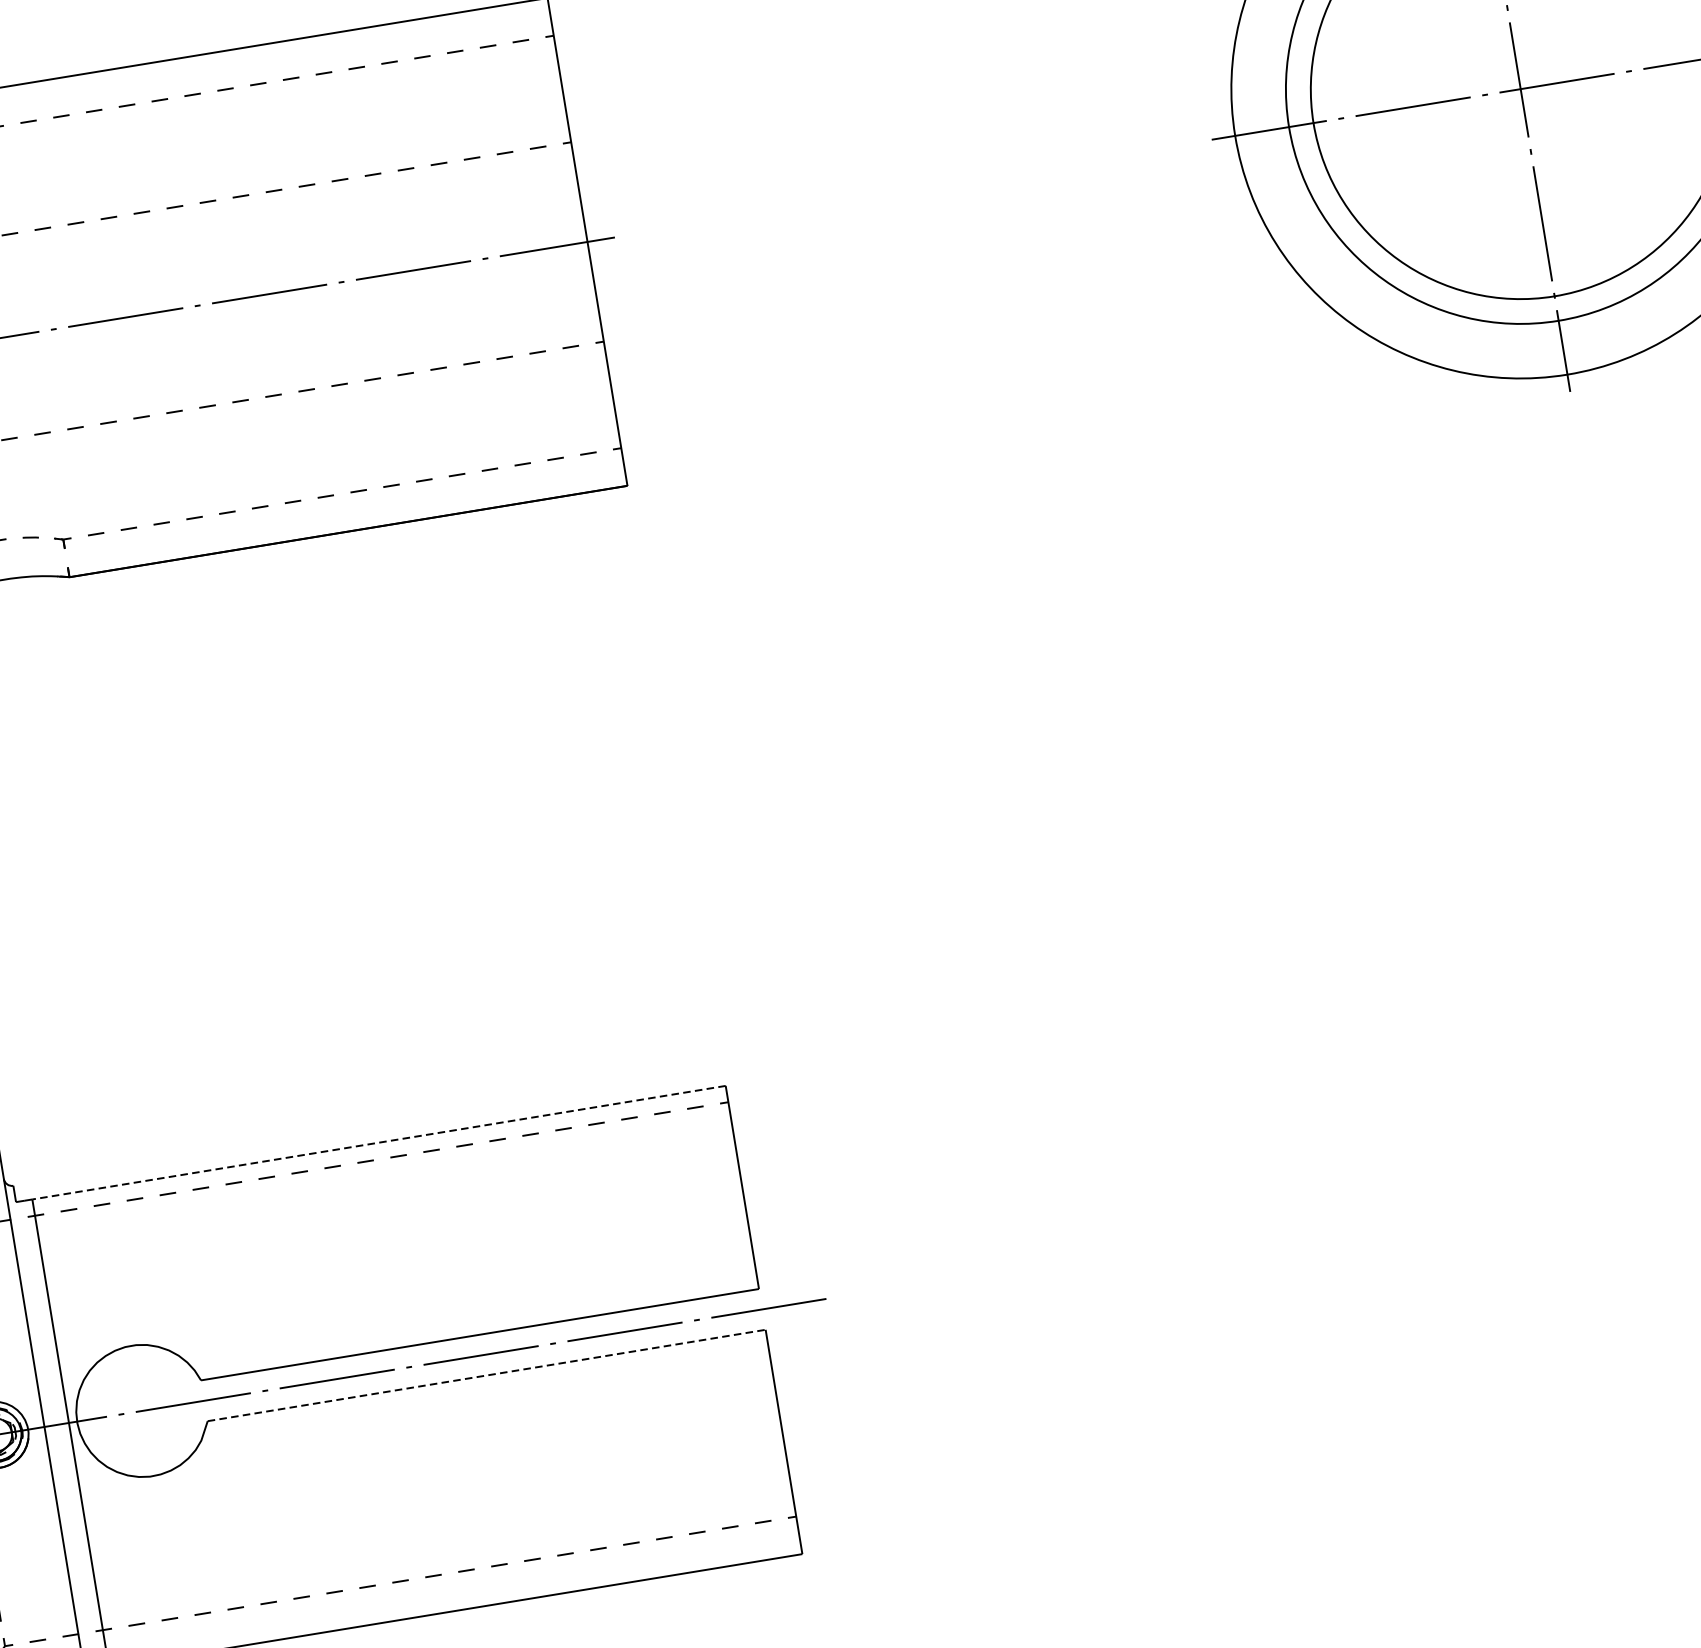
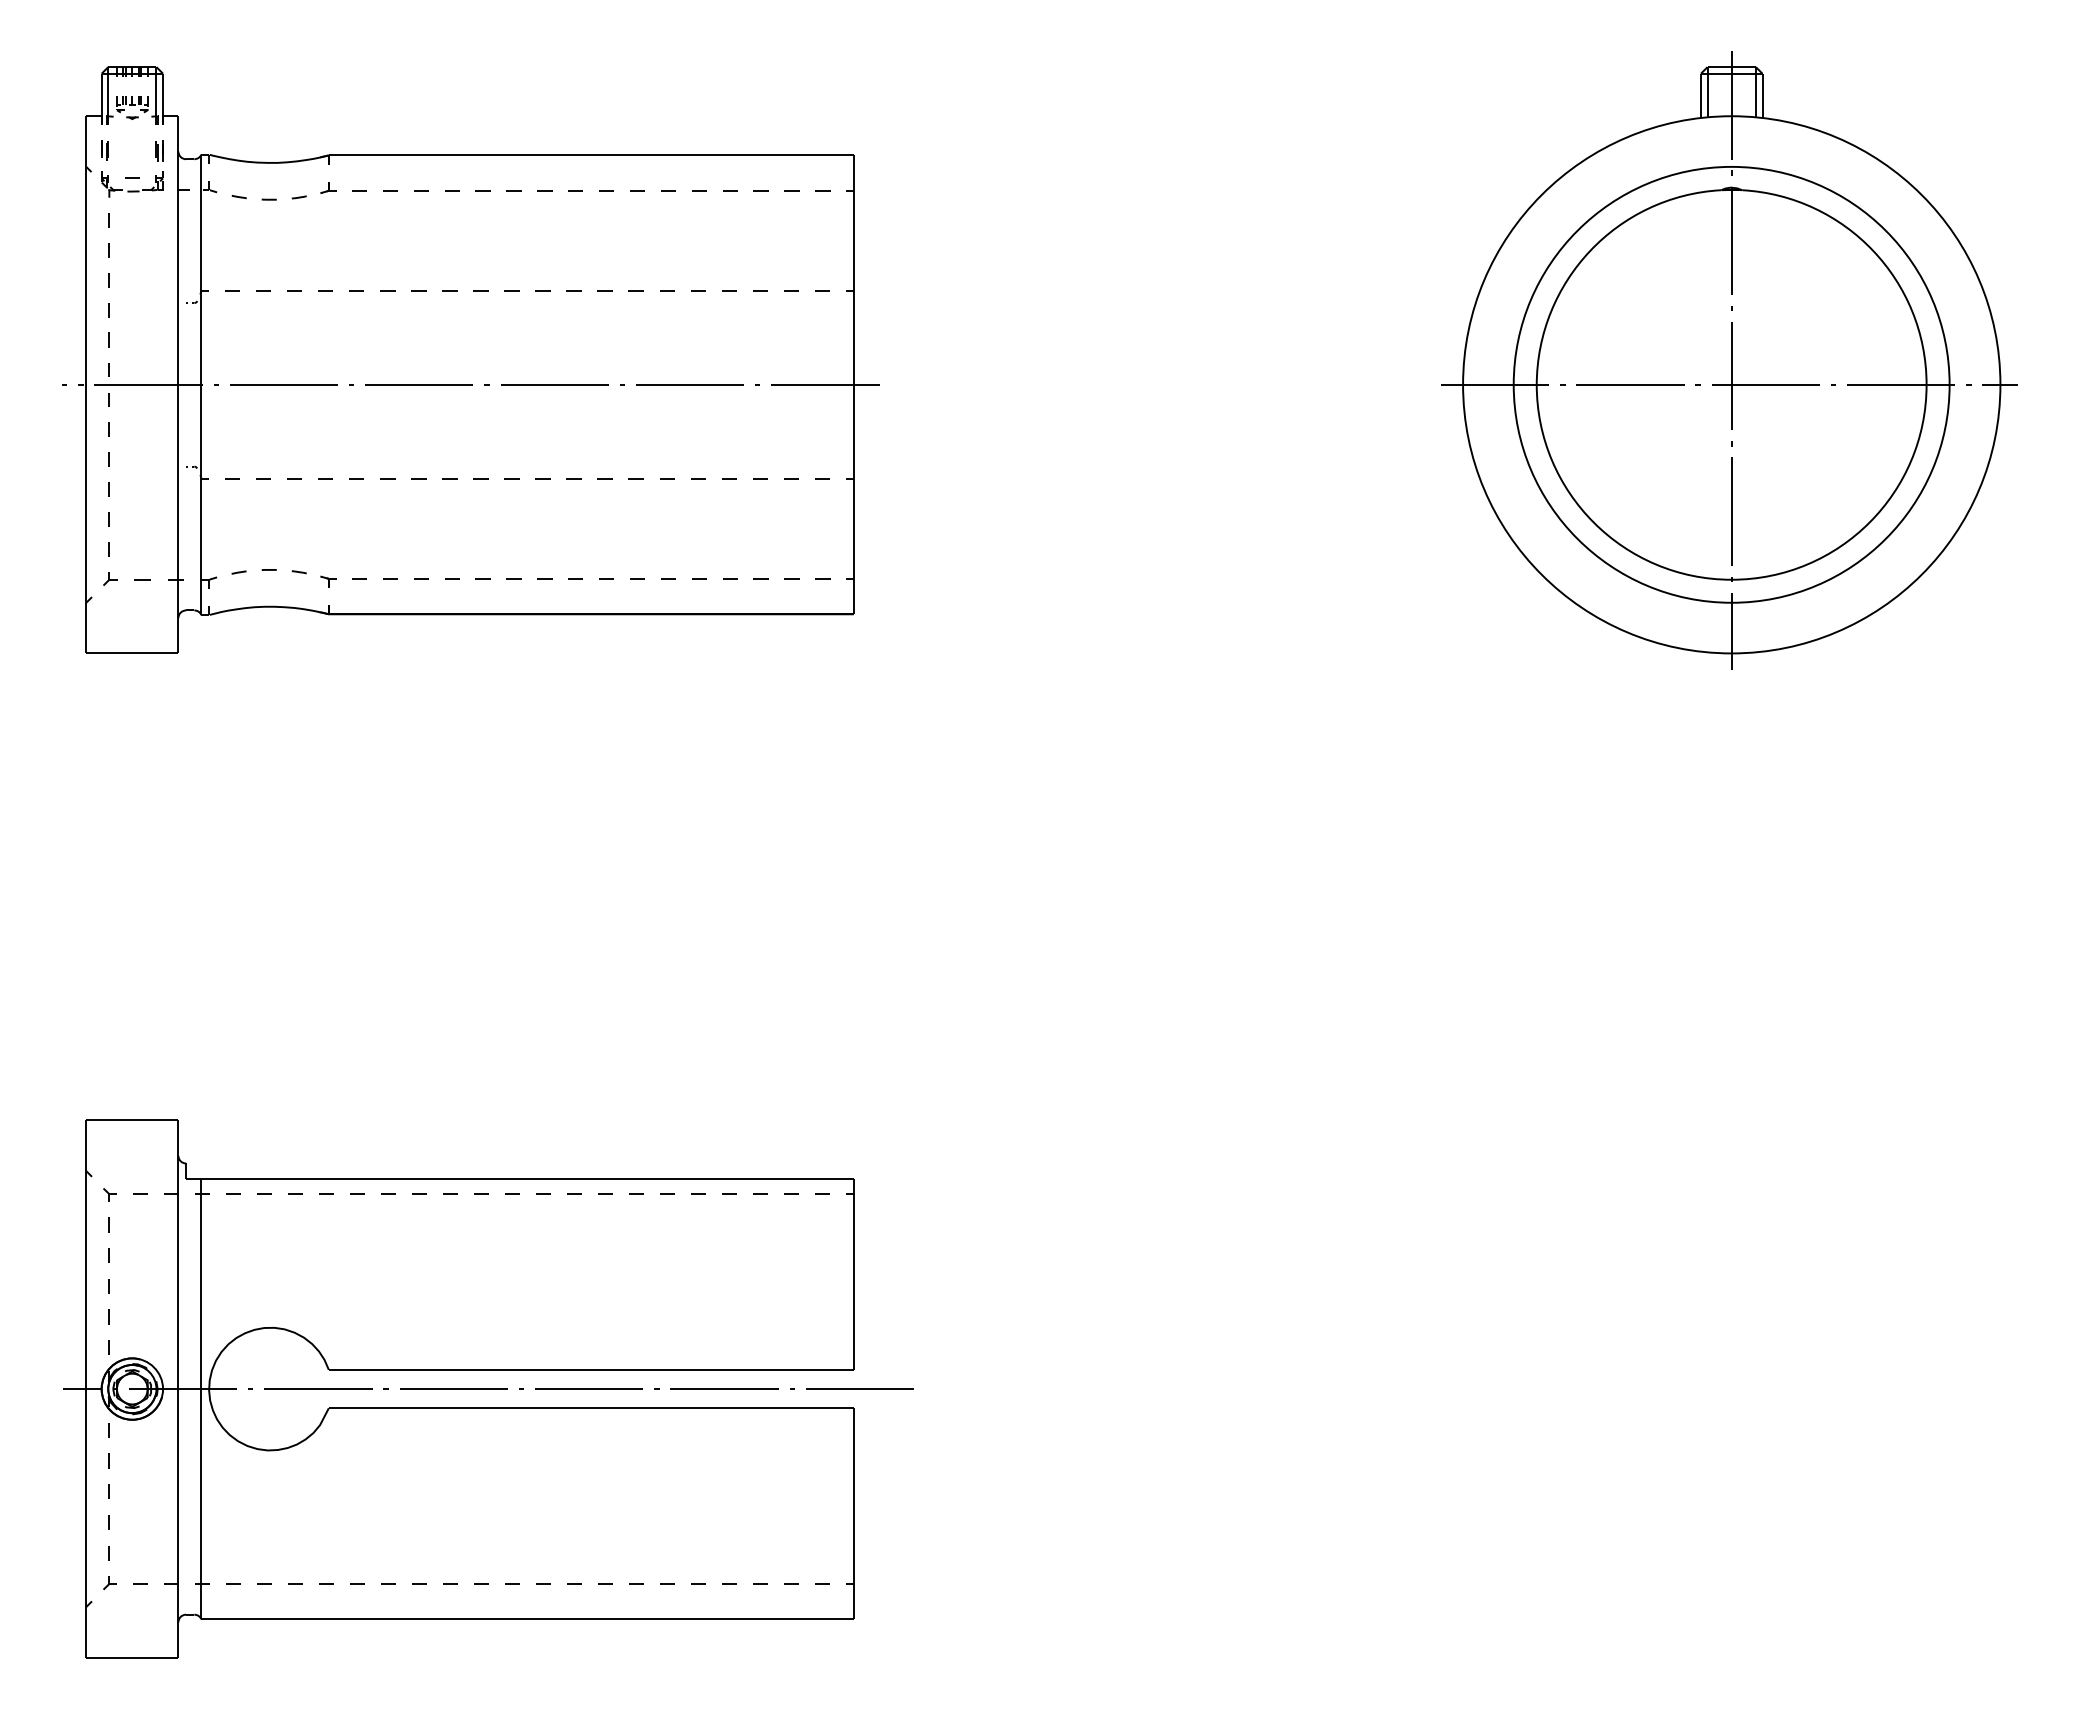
line: (378, 1142) -> (527, 1178), dashed -> solid
line: (486, 1375) -> (591, 1408), dashed -> solid

